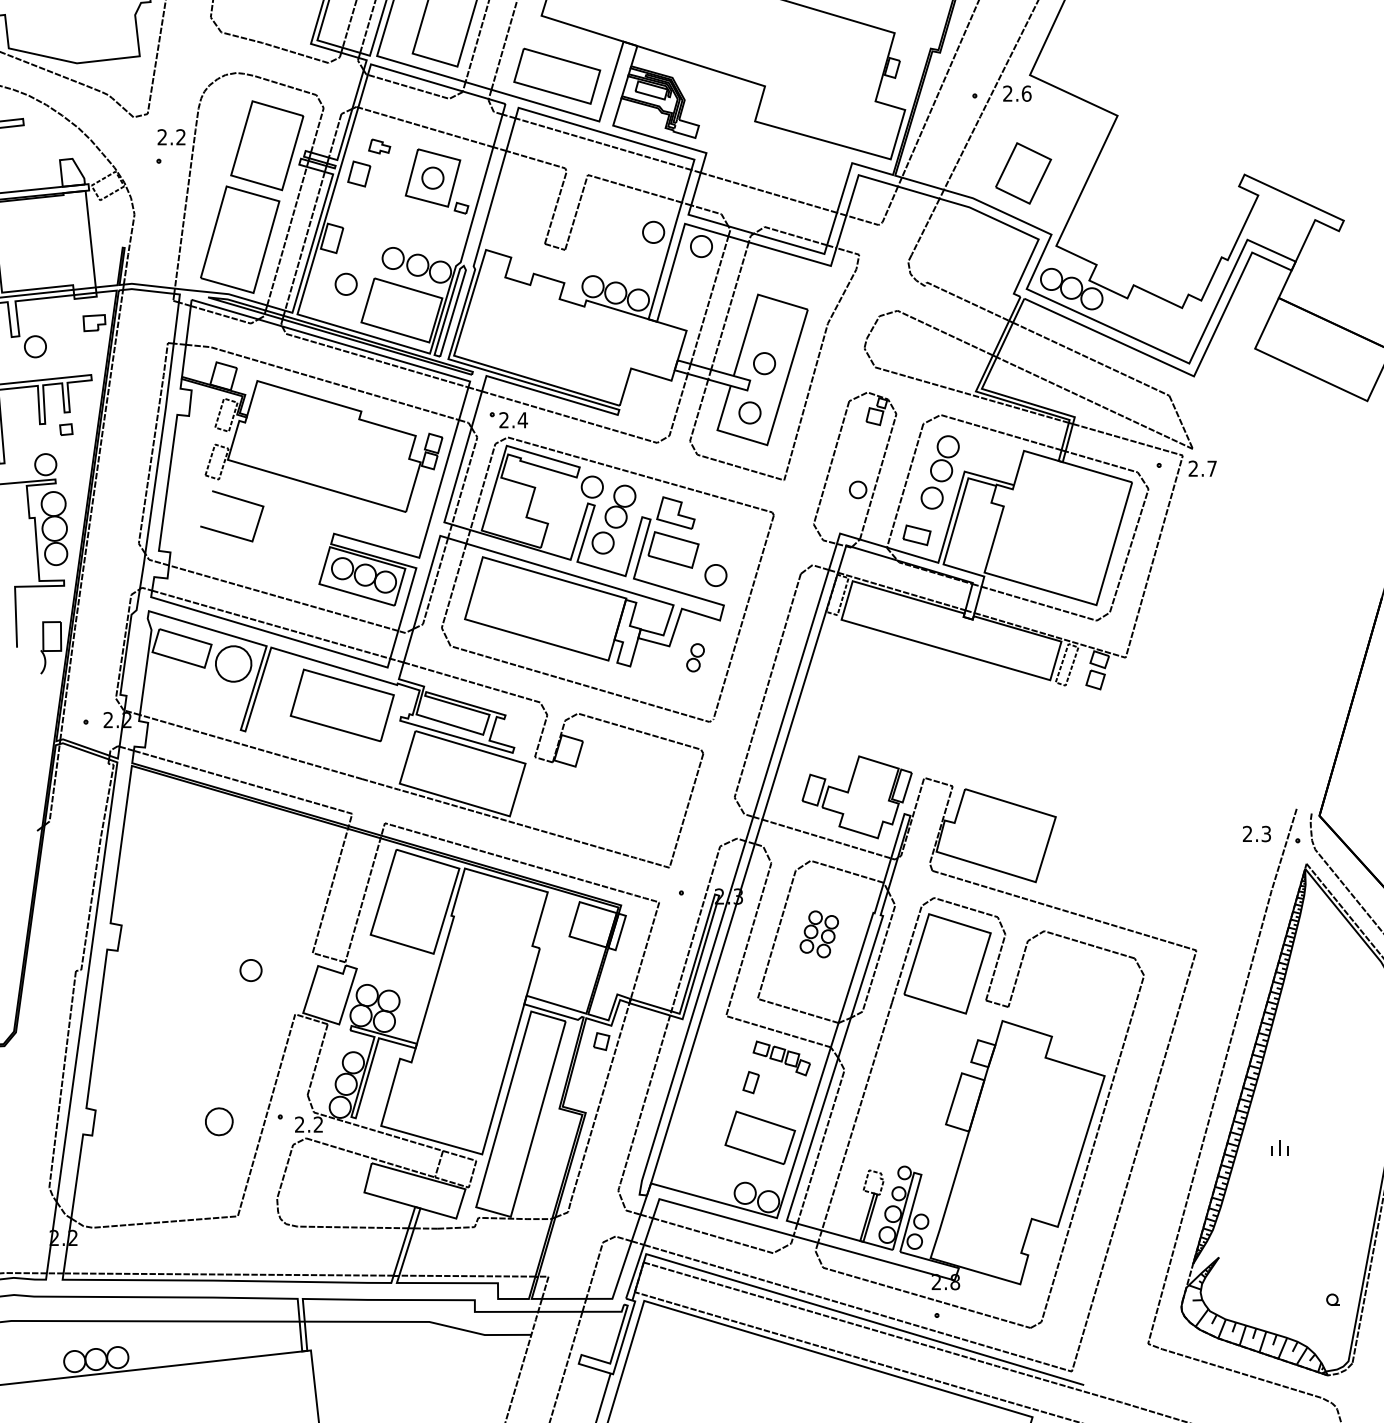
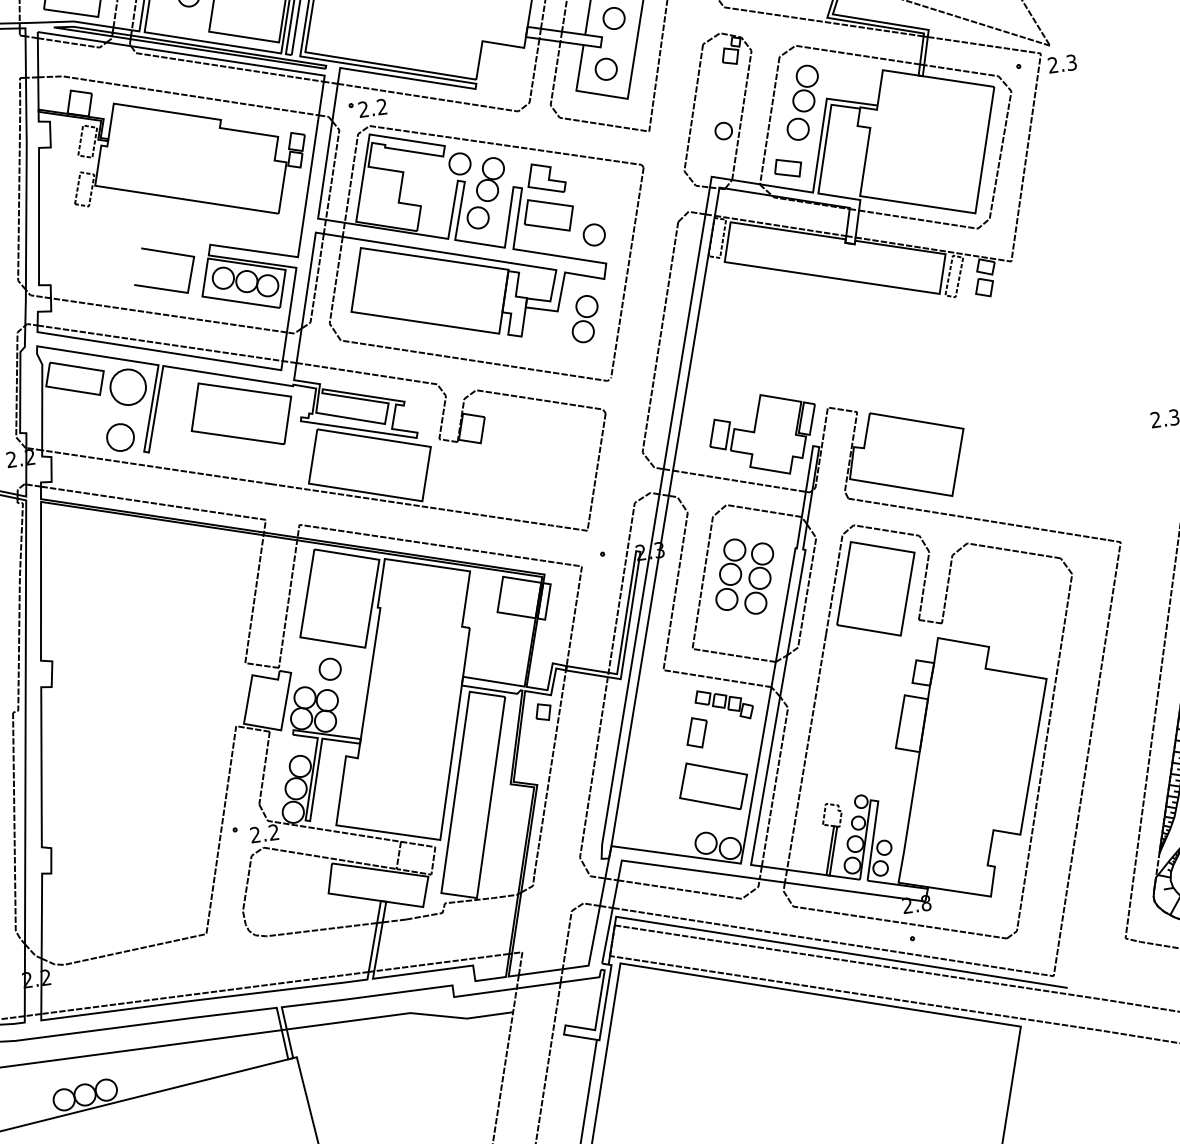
text: (522, 420) -> (381, 107), 2.4 -> 2.2
text: (1211, 468) -> (1071, 62), 2.7 -> 2.3
line: (229, 533) -> (164, 288), moved
part: (695, 657) -> (585, 318), size x1.67
part: (819, 934) -> (745, 576), size x1.67
part: (250, 970) -> (329, 669), moved
part: (751, 1082) -> (697, 732), size x1.43
part: (219, 1121) -> (120, 437), moved

